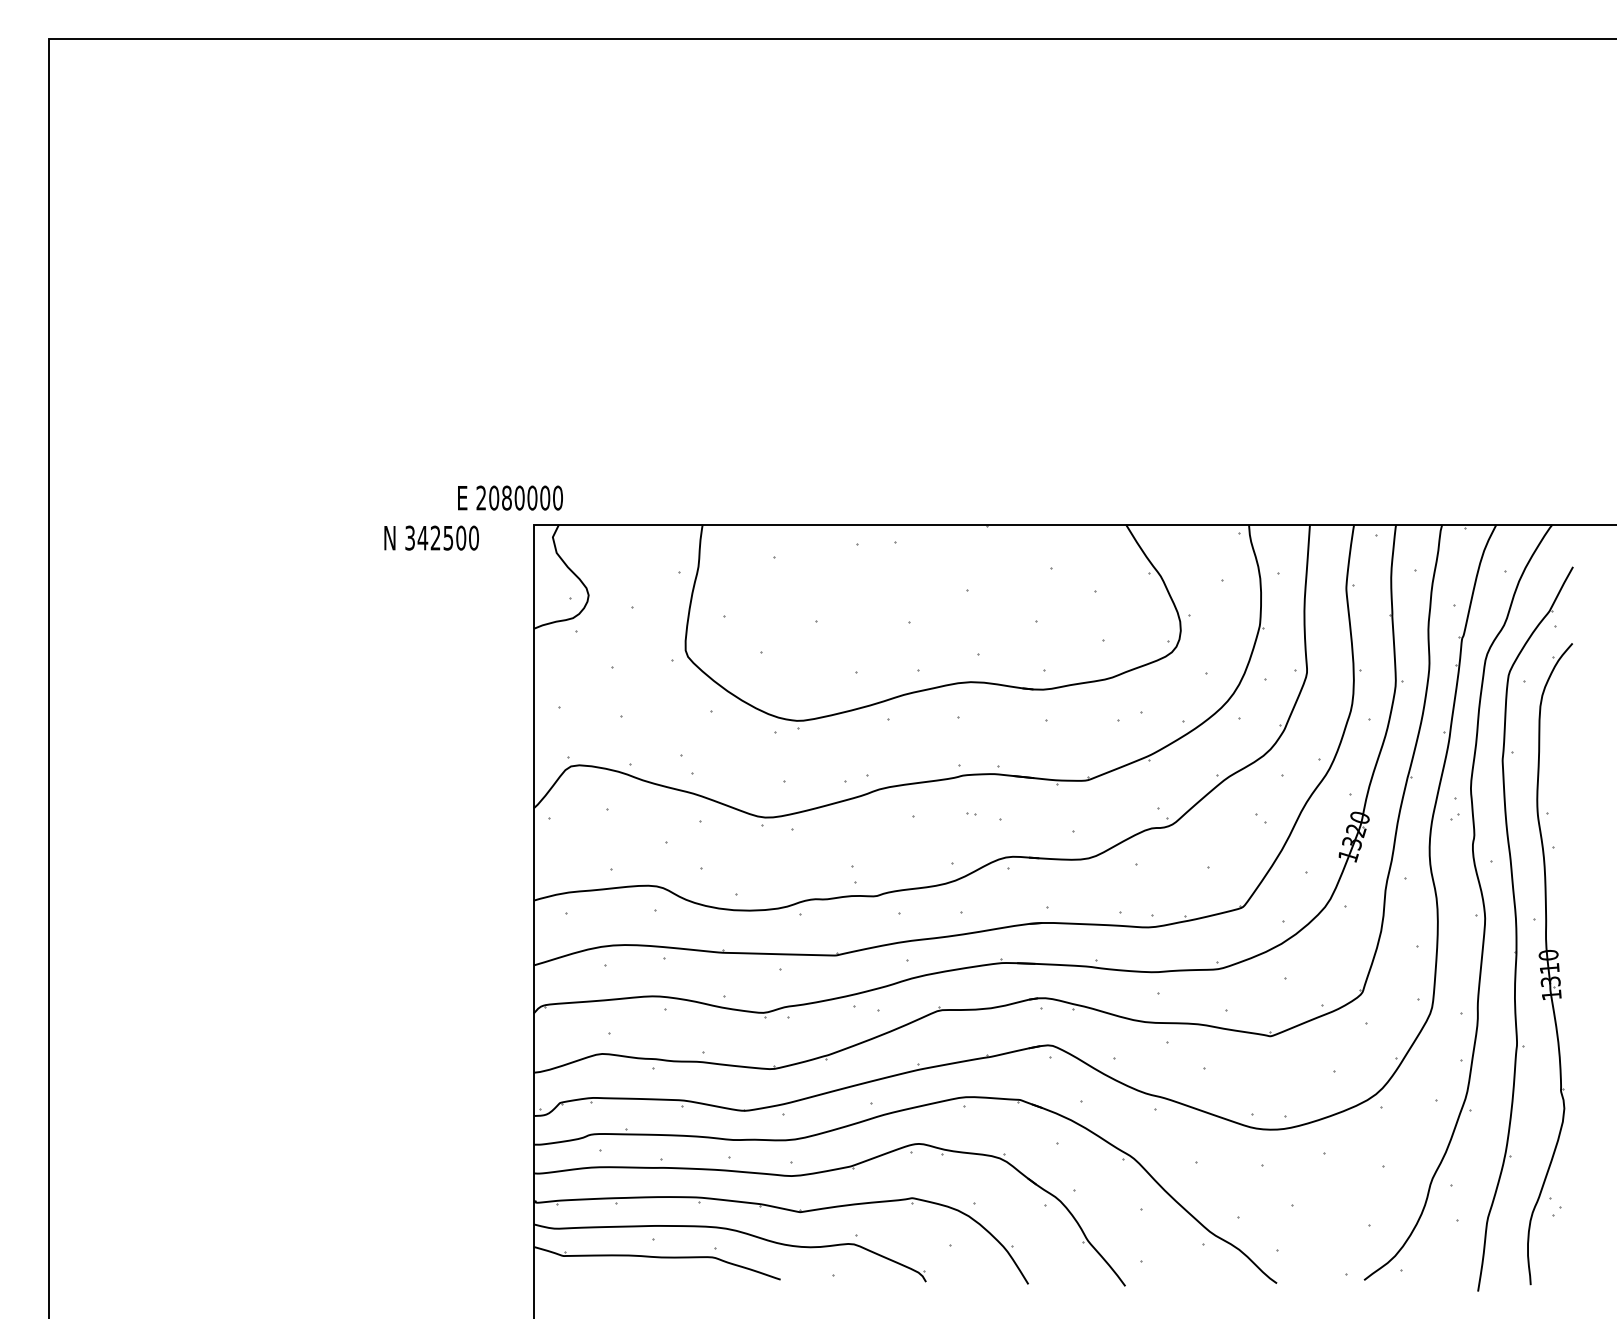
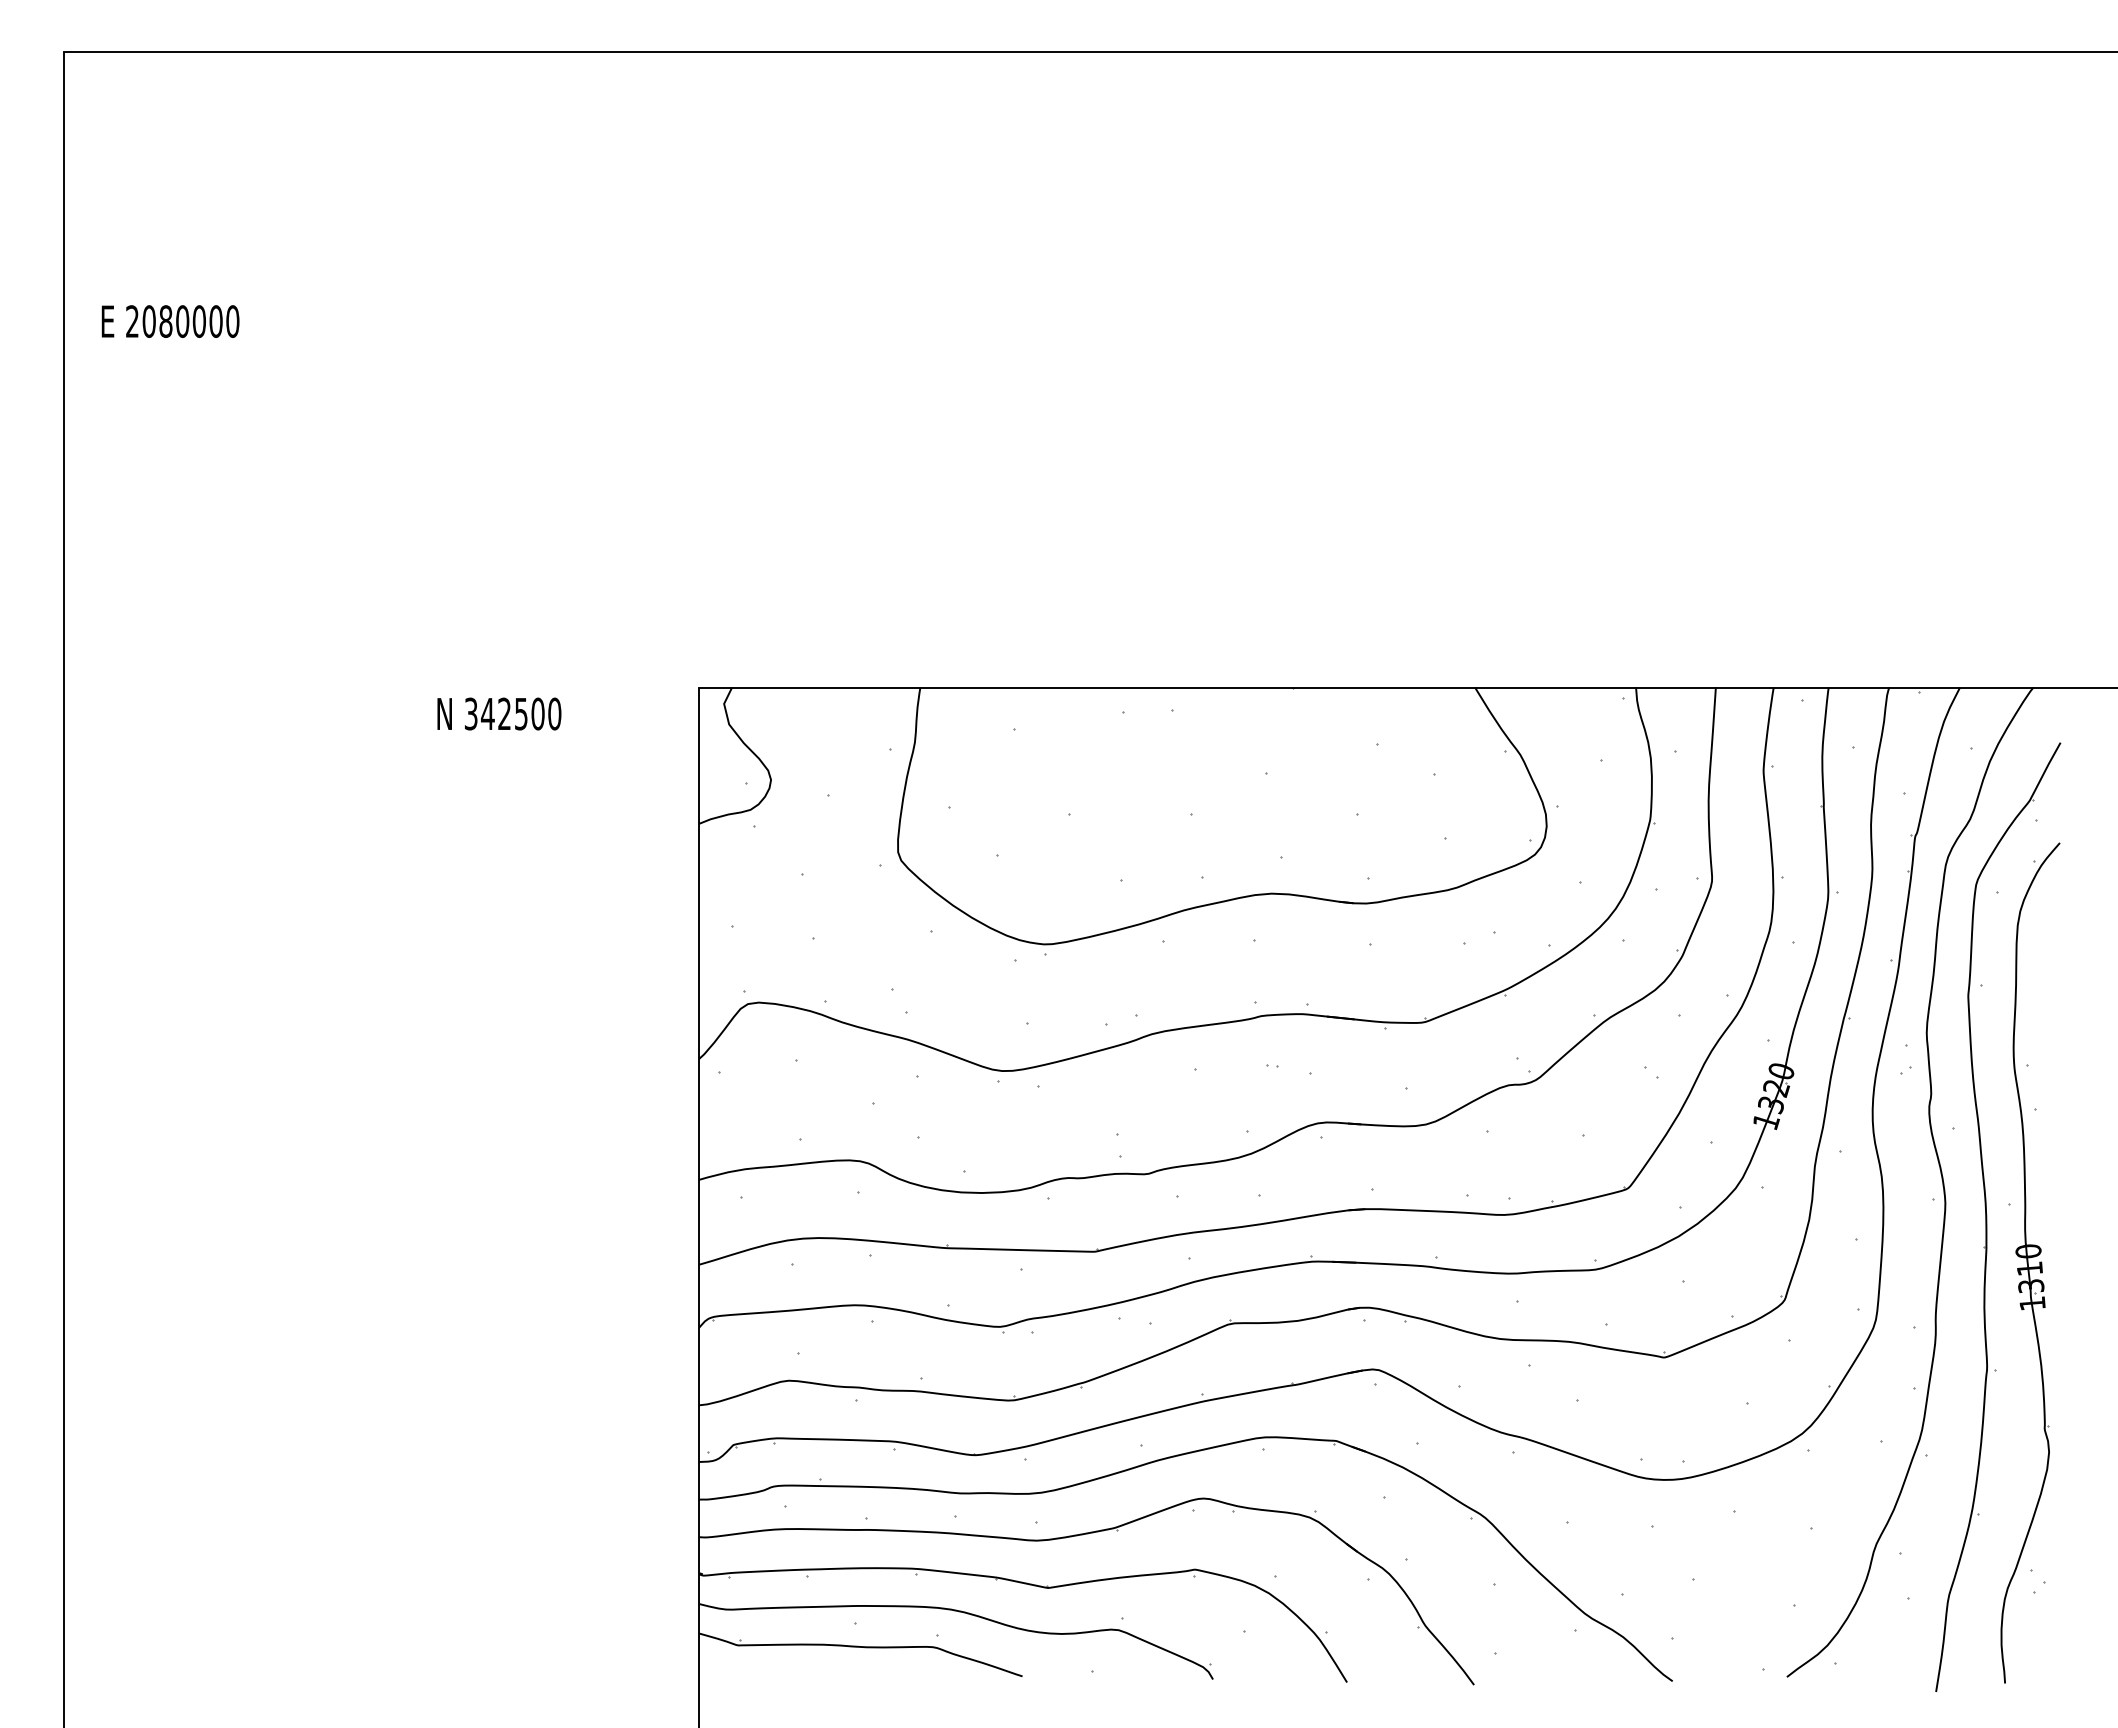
text: (510, 498) -> (170, 321), moved
text: (431, 537) -> (499, 713), moved

